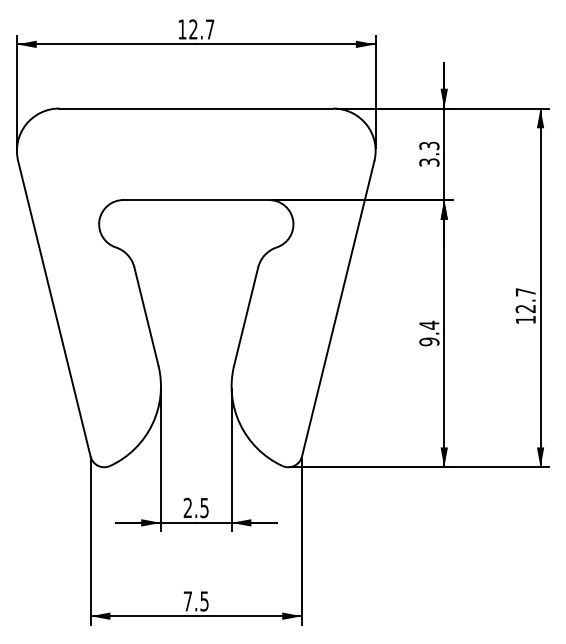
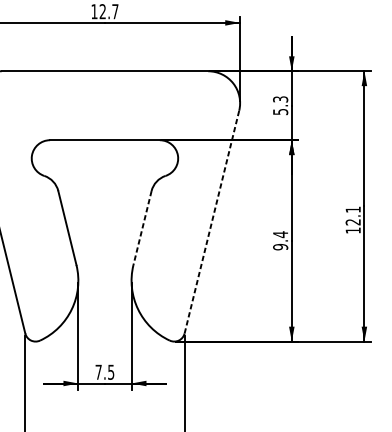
text: (428, 162) -> (279, 111), 3.3 -> 5.3
text: (525, 292) -> (353, 209), 12.7 -> 12.1
line: (338, 308) -> (212, 221), solid -> dashed
line: (246, 316) -> (142, 227), solid -> dashed
text: (187, 507) -> (98, 371), 2.5 -> 7.5

